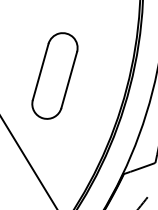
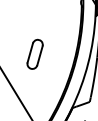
part: (53, 73) -> (34, 53), size x0.62

